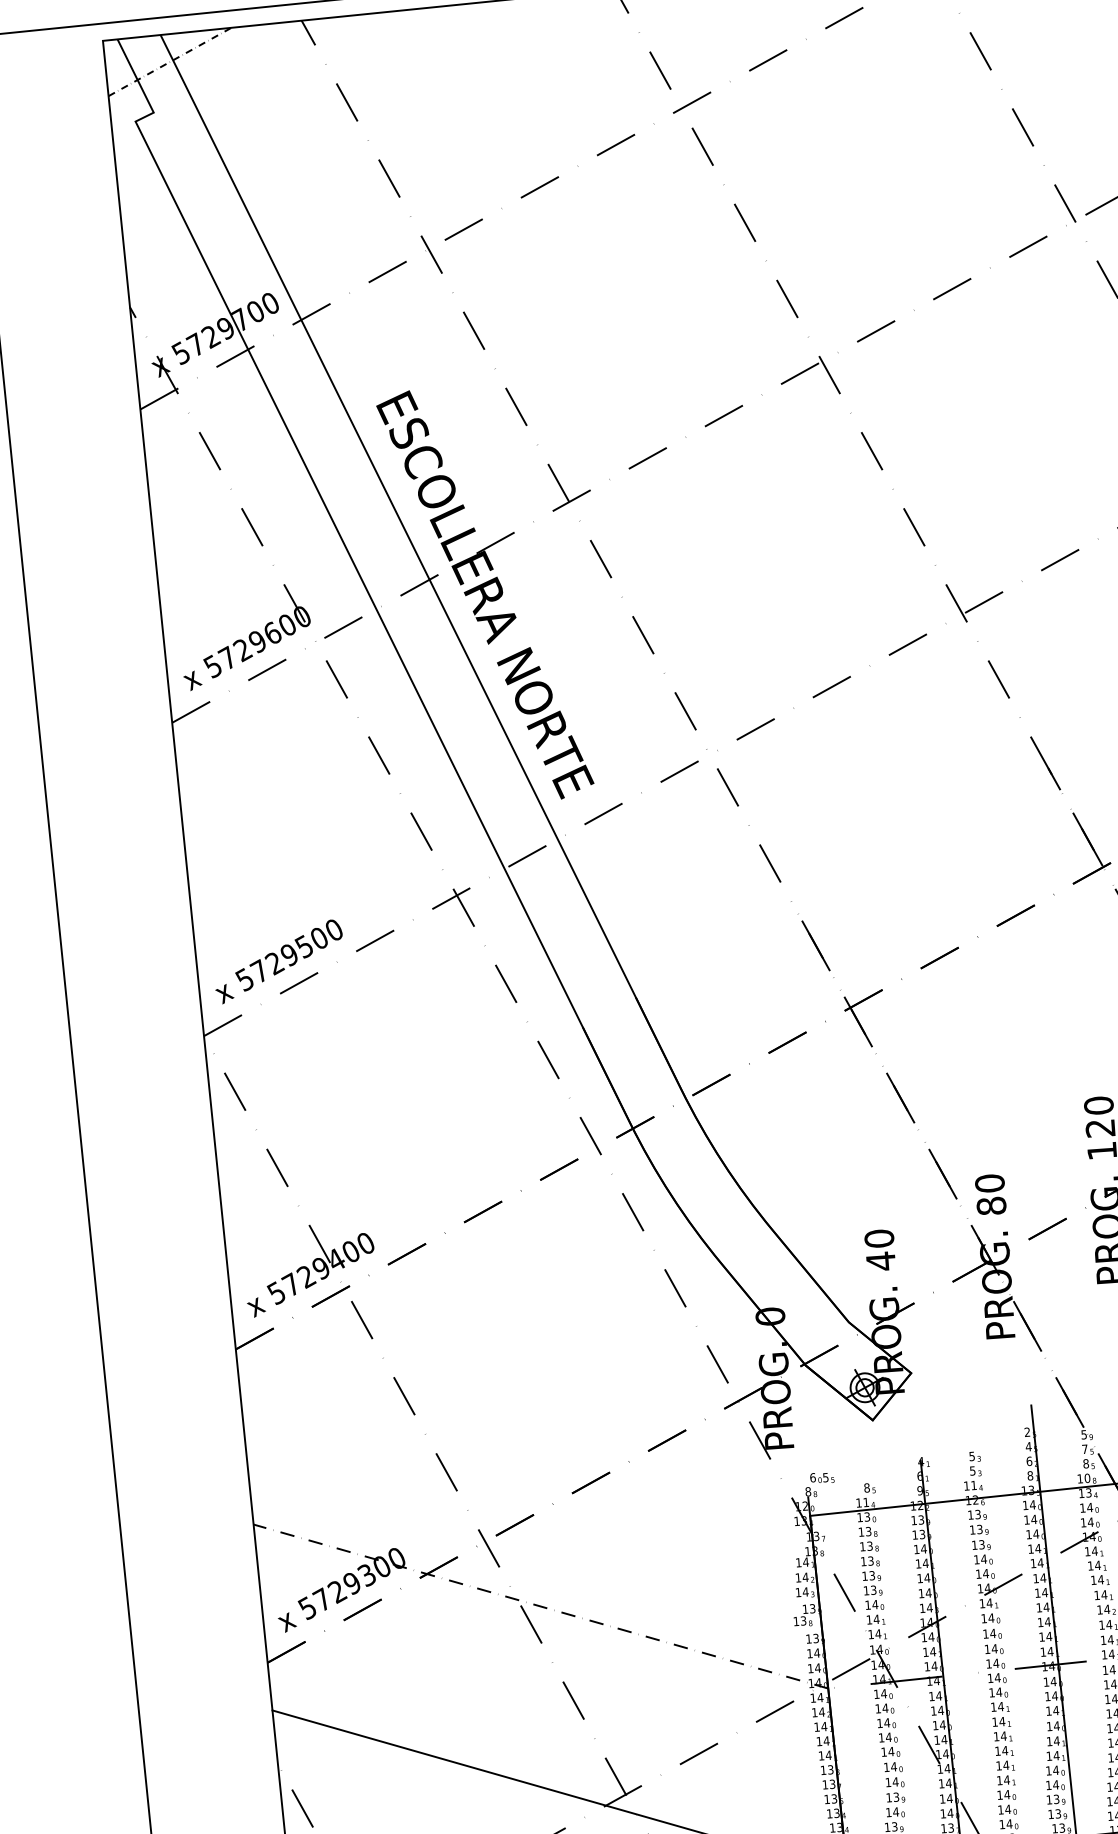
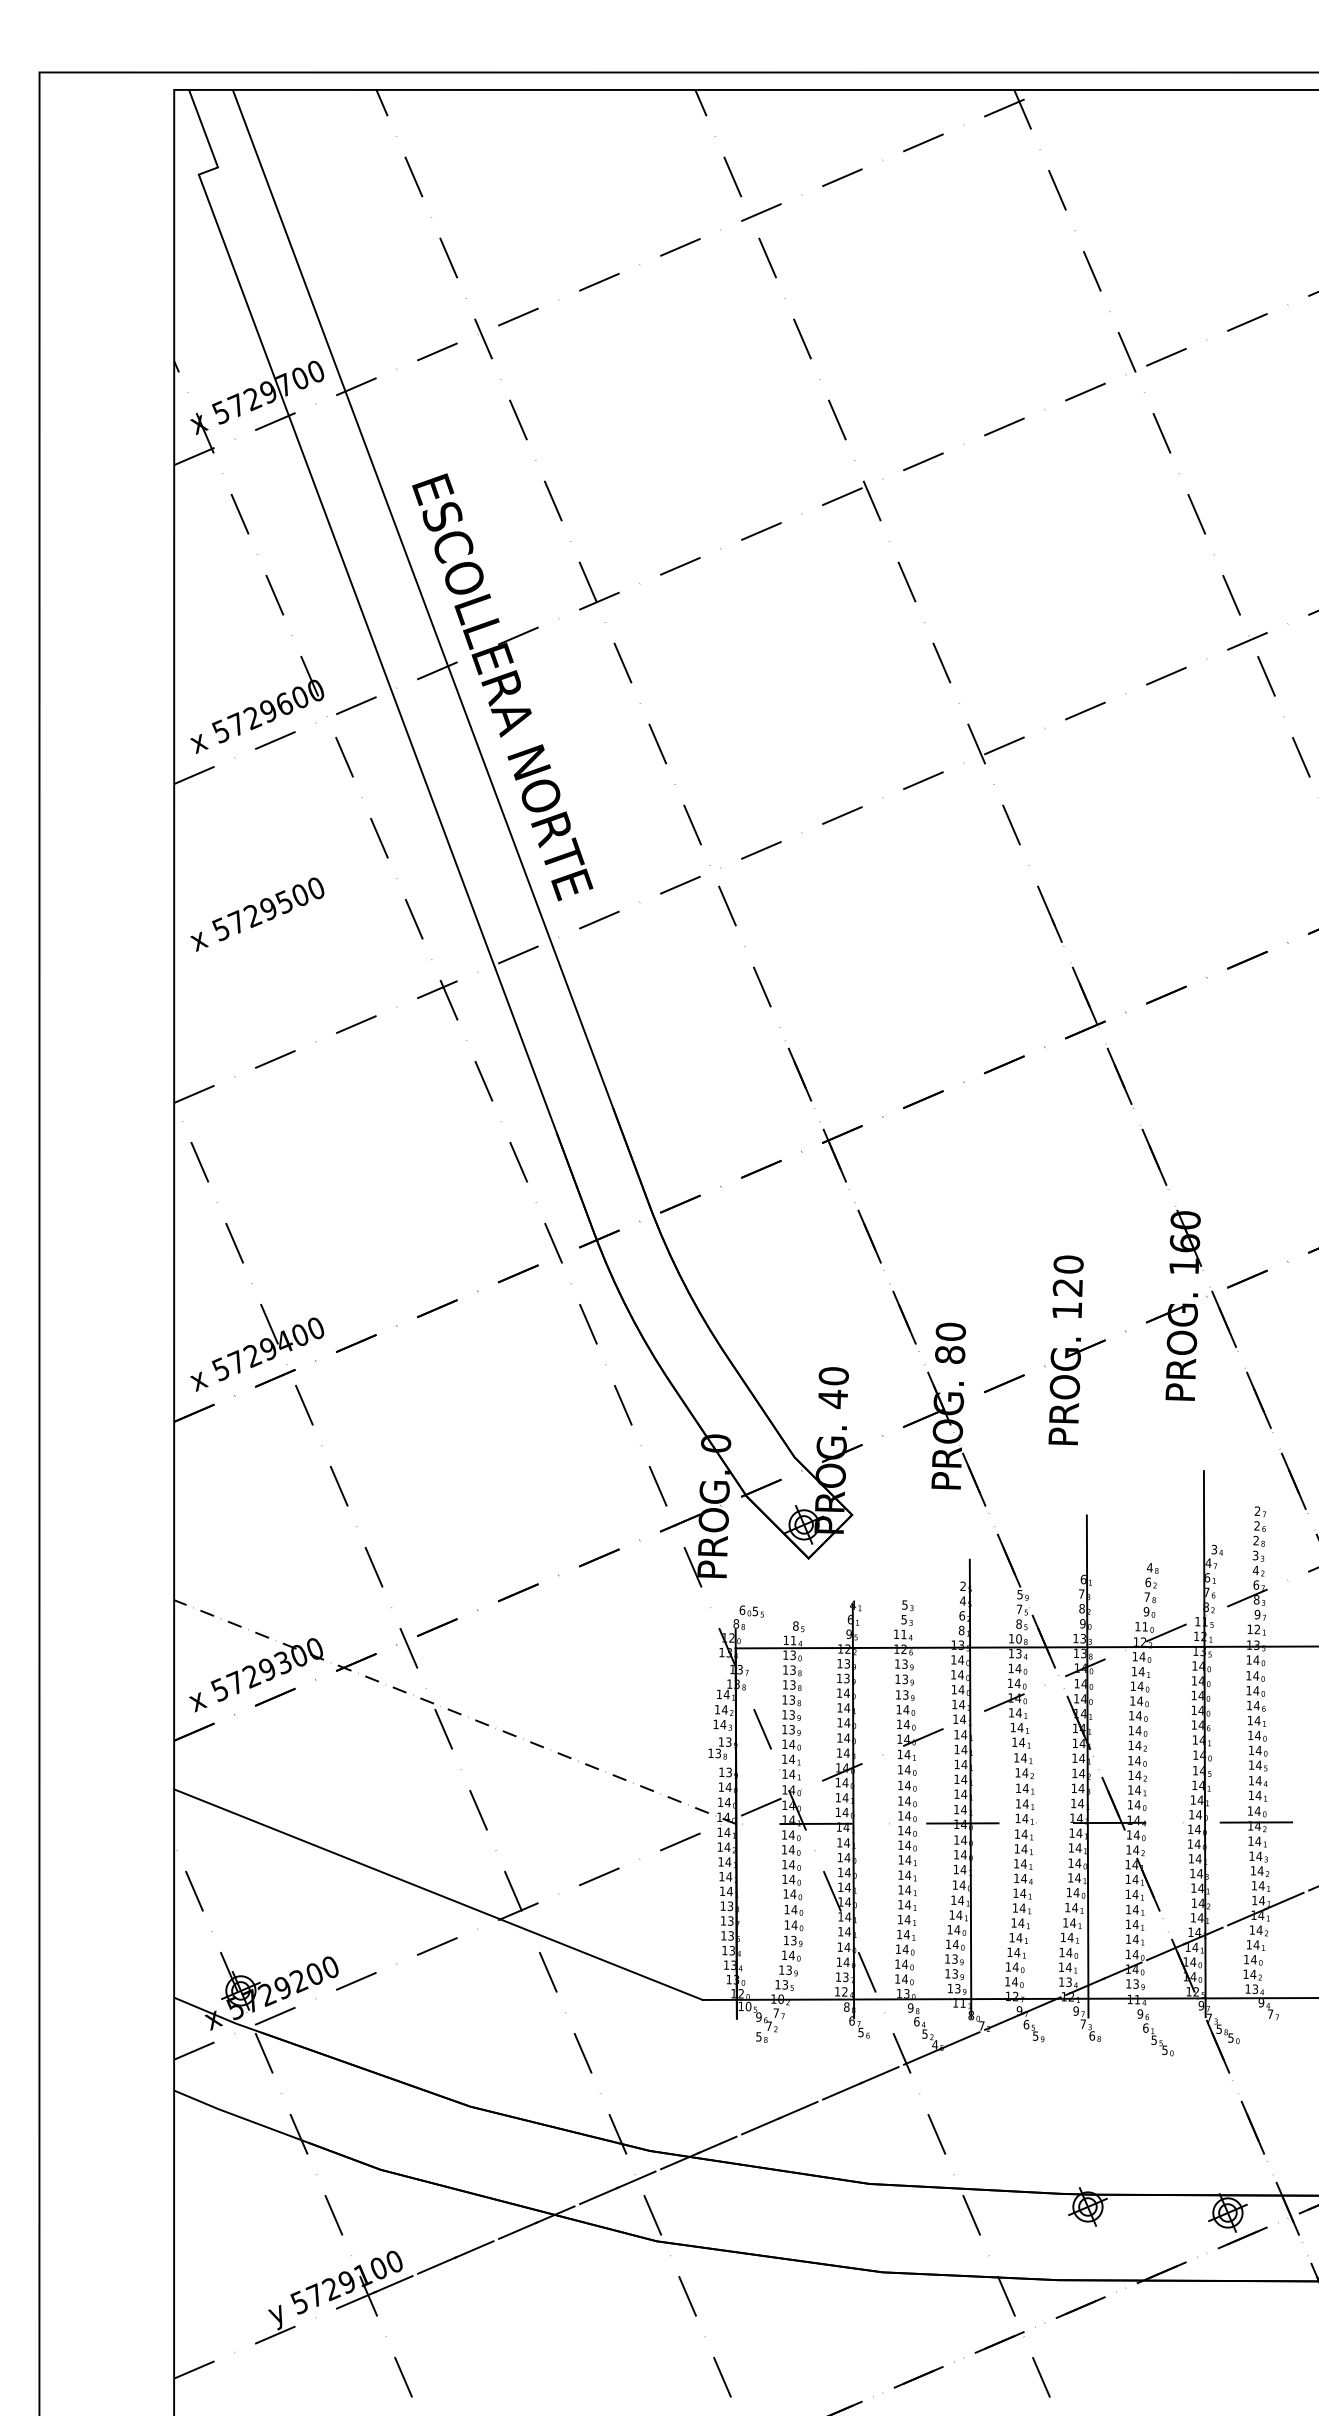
line: (169, 61) -> (239, 117), removed
text: (279, 961) -> (257, 914), moved

